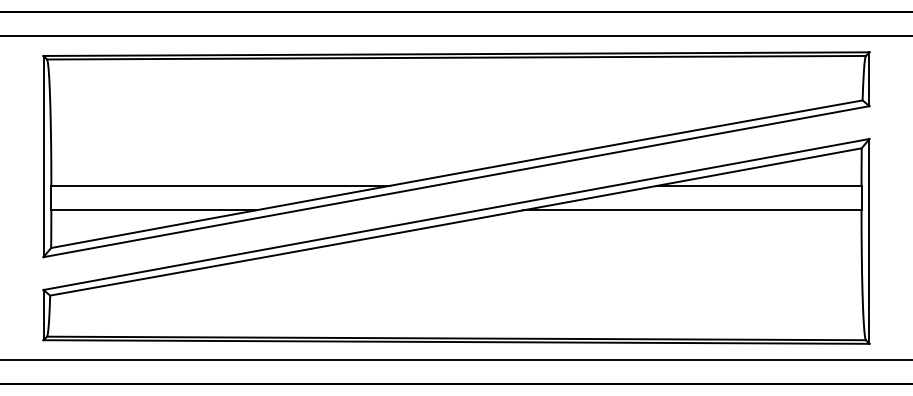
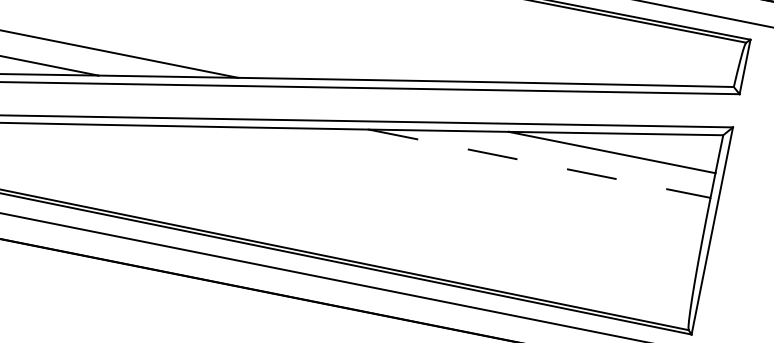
line: (692, 210) -> (539, 163), solid -> dashed

